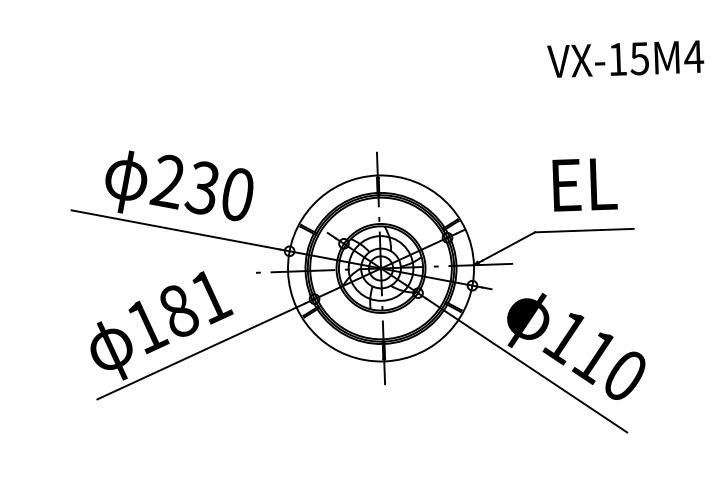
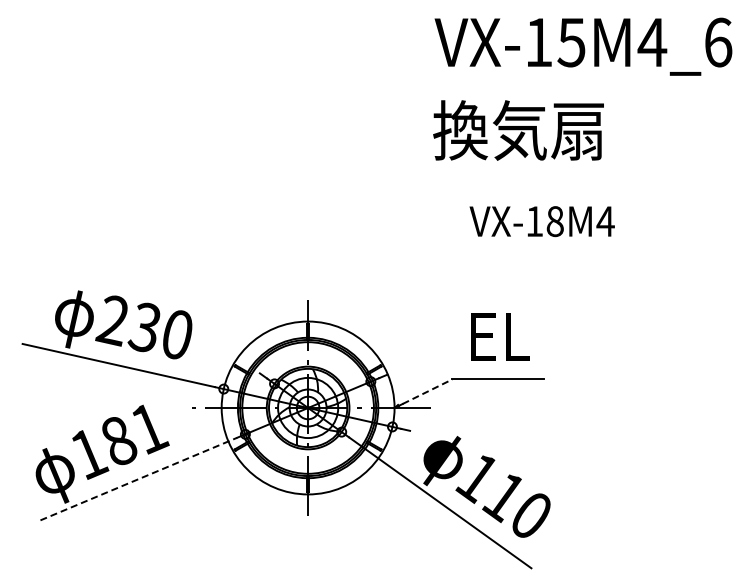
text: (638, 58) -> (554, 221), VX-15M4 -> VX-18M4
line: (508, 246) -> (427, 391), solid -> dashed
line: (201, 351) -> (138, 479), solid -> dashed

